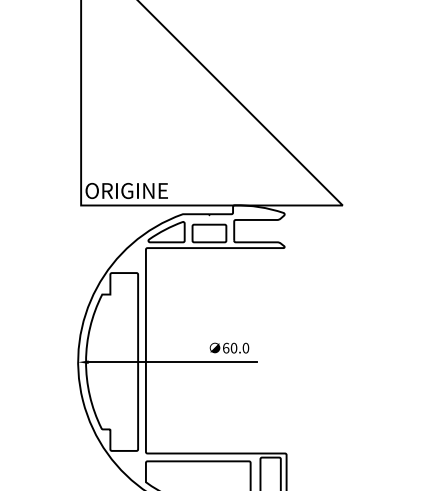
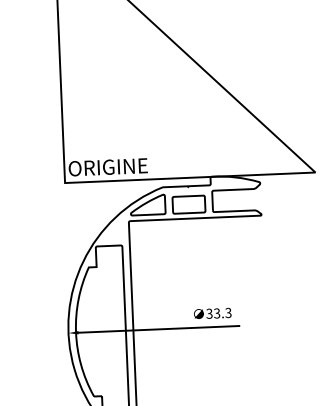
text: (235, 347) -> (218, 312), 60.0 -> 33.3

